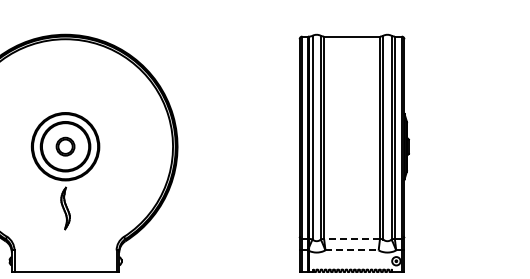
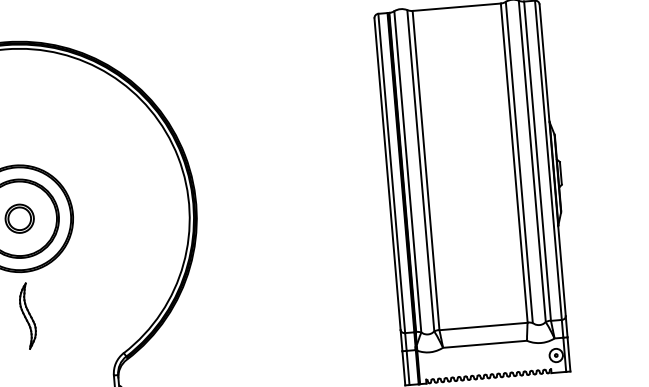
line: (352, 239) -> (484, 327), dashed -> solid
line: (352, 250) -> (485, 344), dashed -> solid

